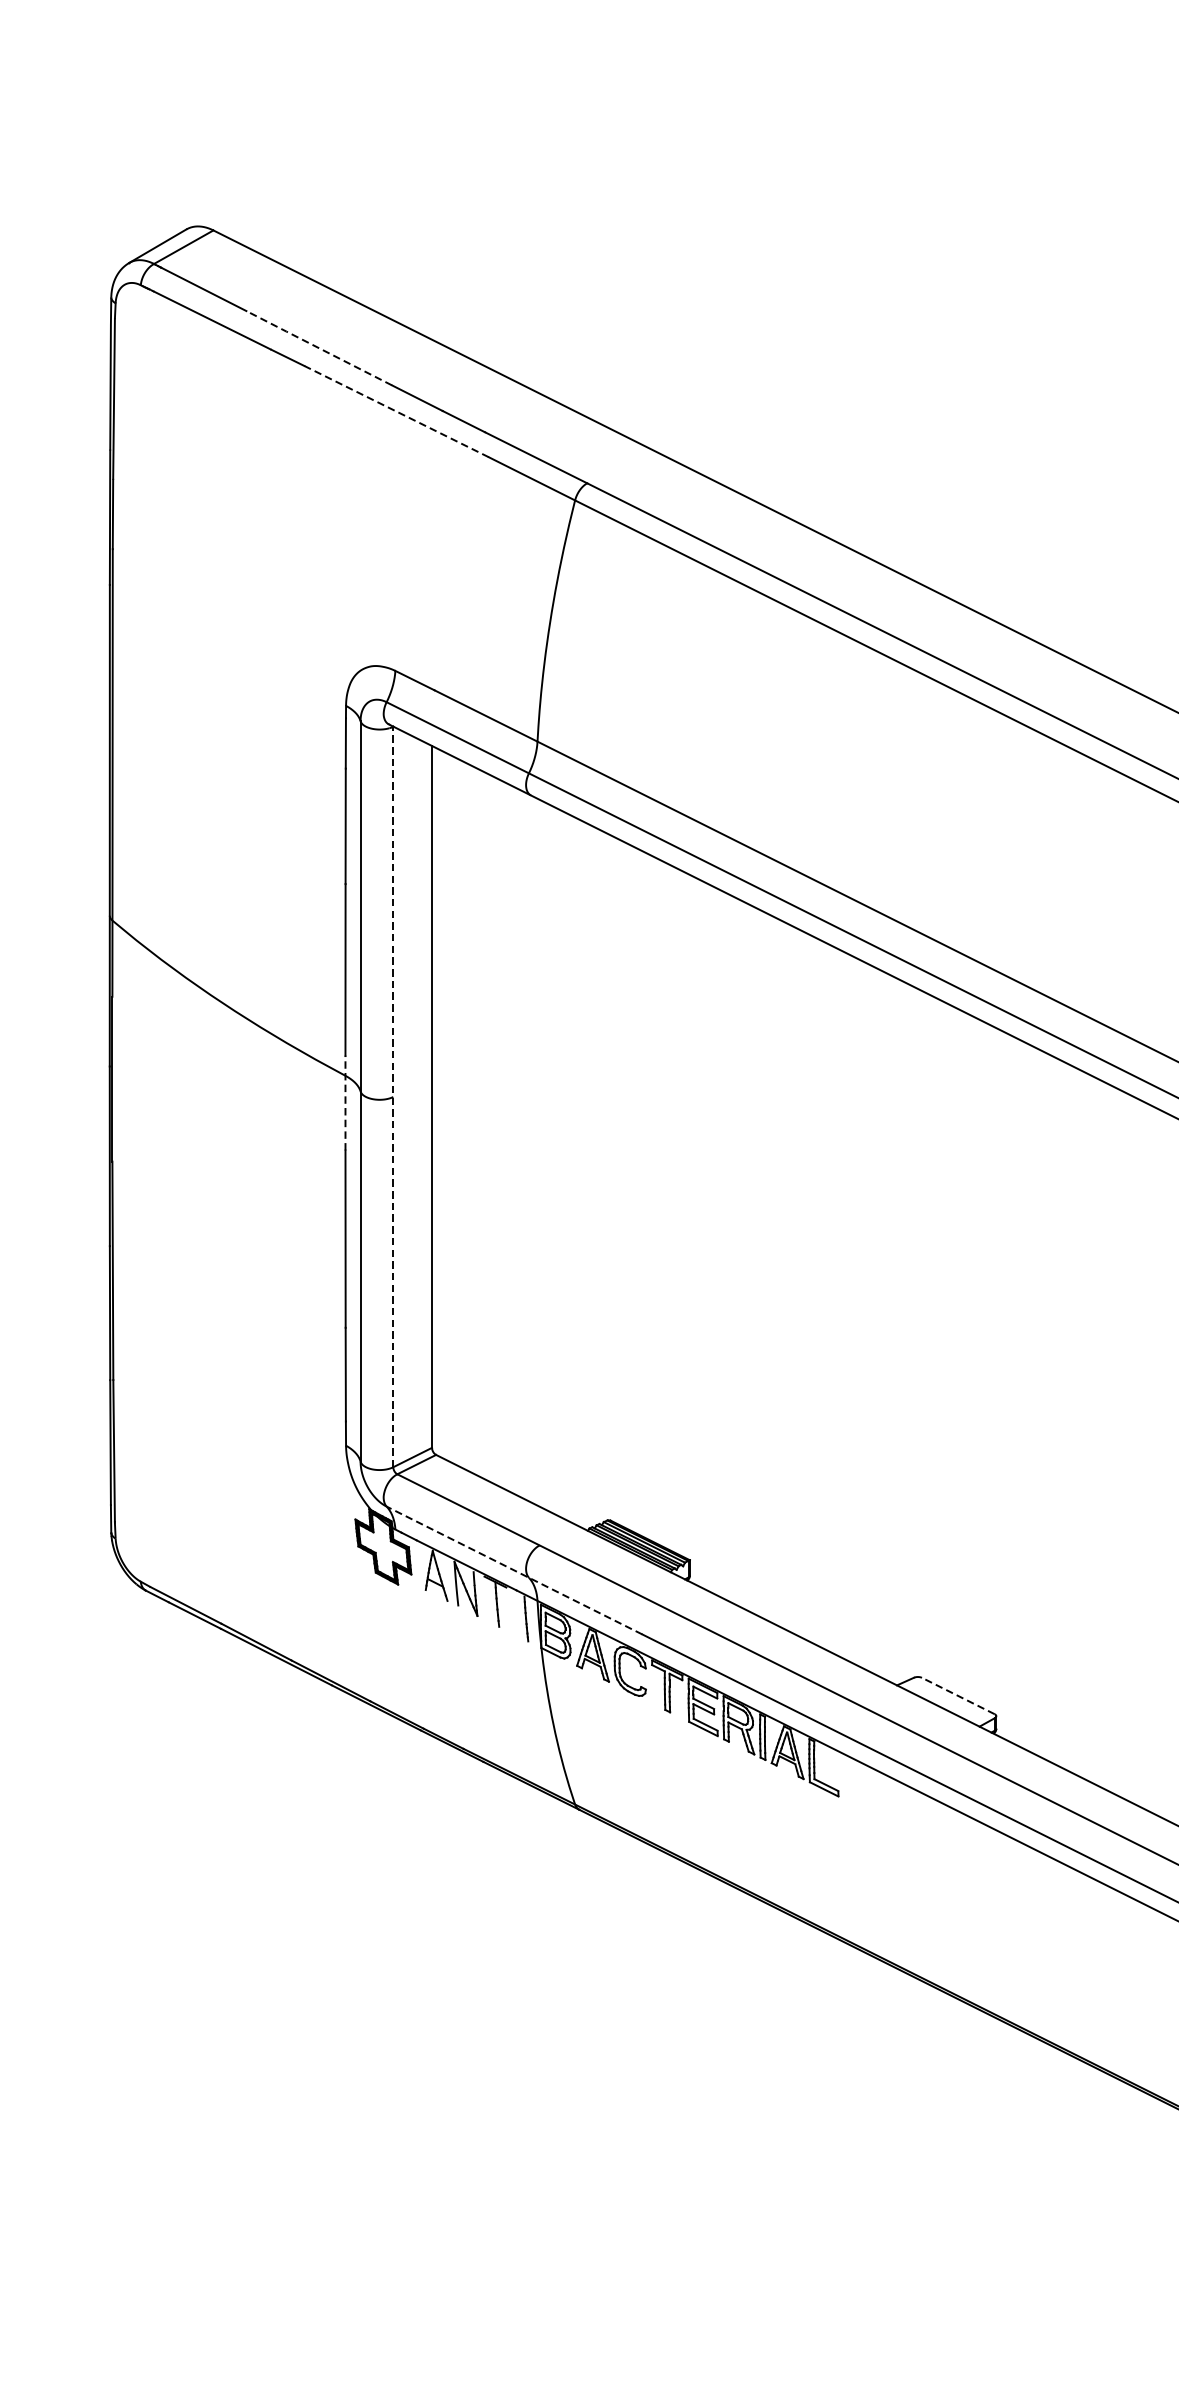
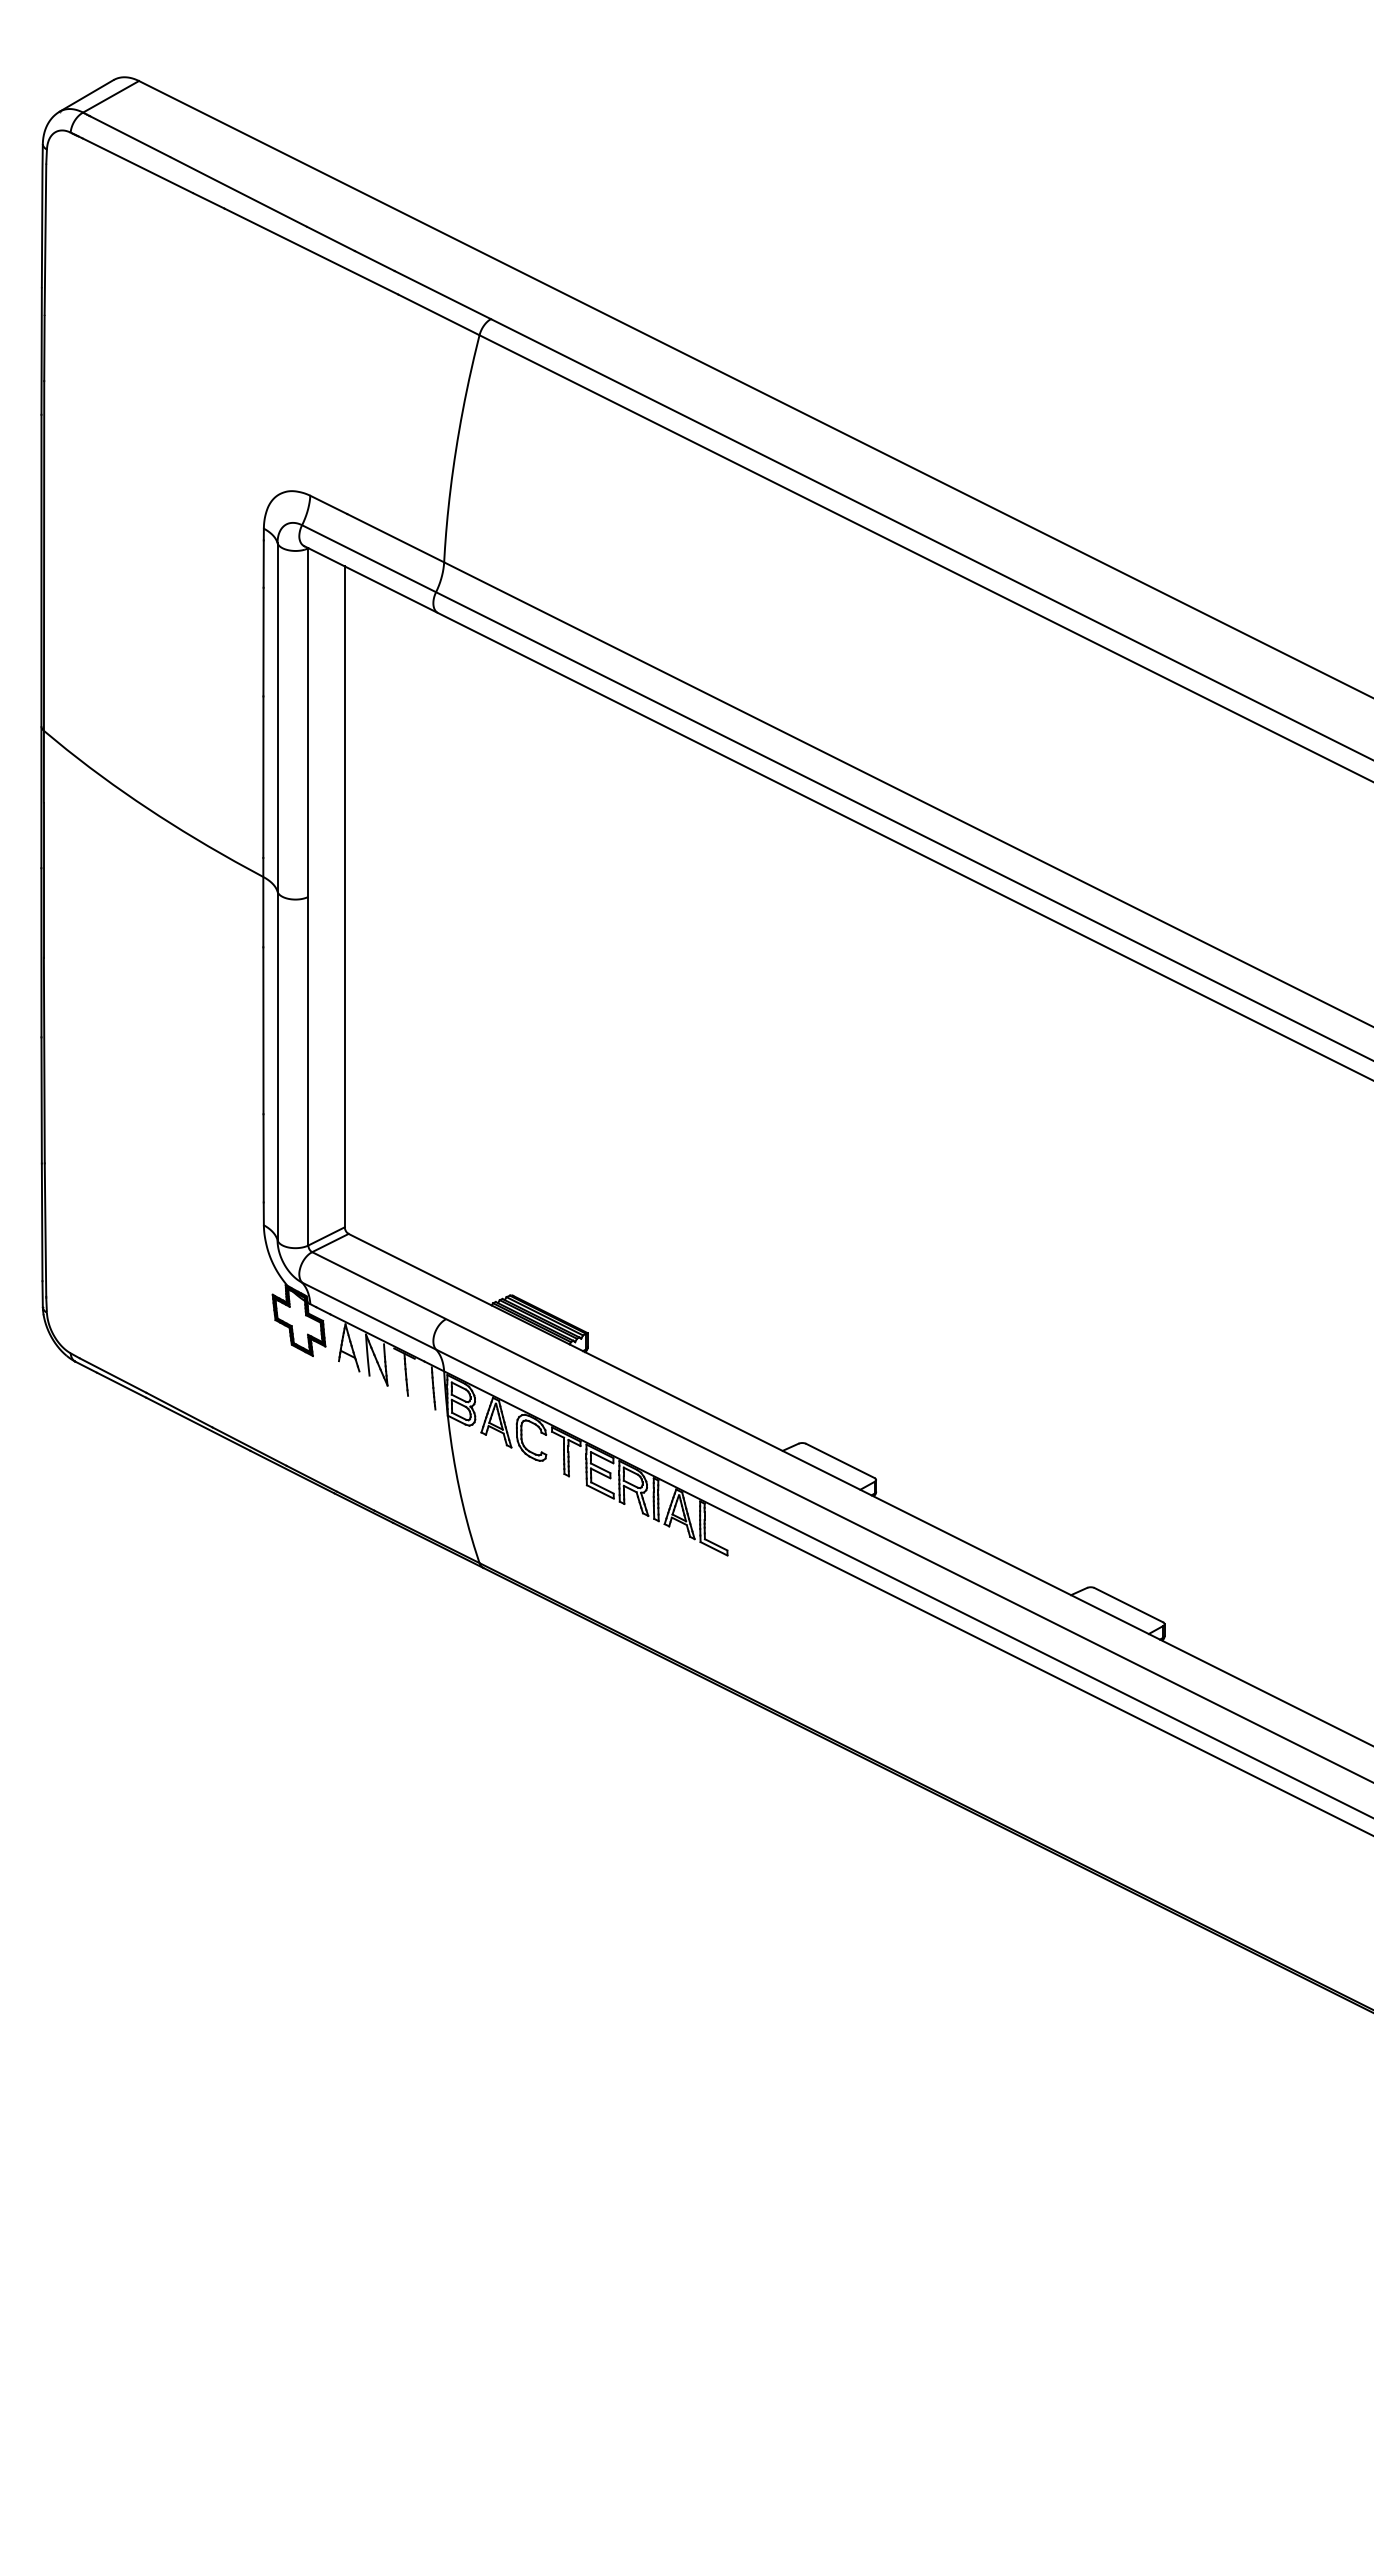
line: (318, 347) -> (237, 191), dashed -> solid
line: (396, 411) -> (311, 251), dashed -> solid
line: (393, 1096) -> (308, 896), dashed -> solid
line: (345, 1102) -> (263, 902), dashed -> solid
line: (514, 1570) -> (422, 1342), dashed -> solid
line: (957, 1695) -> (839, 1460), dashed -> solid

